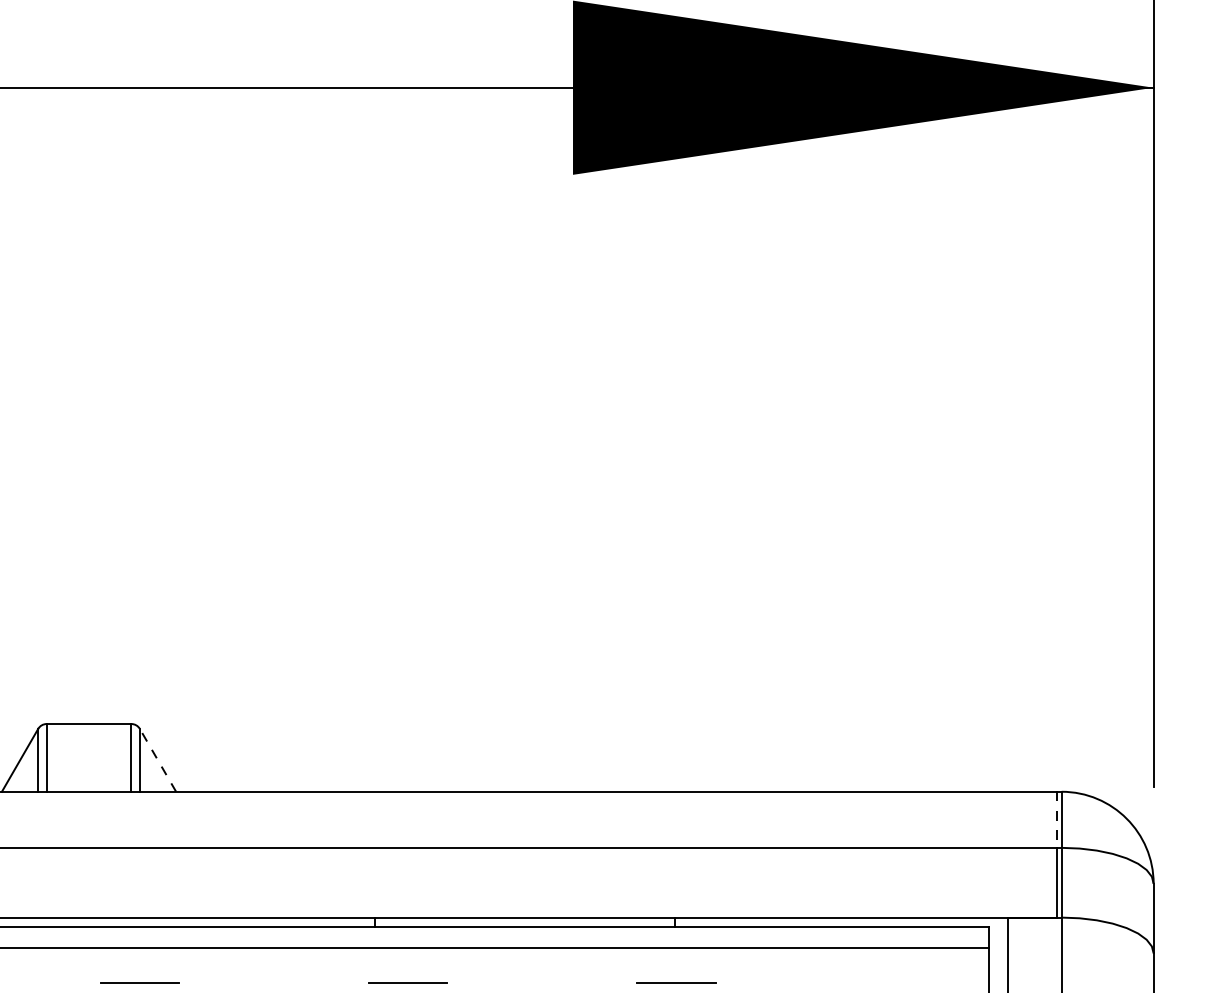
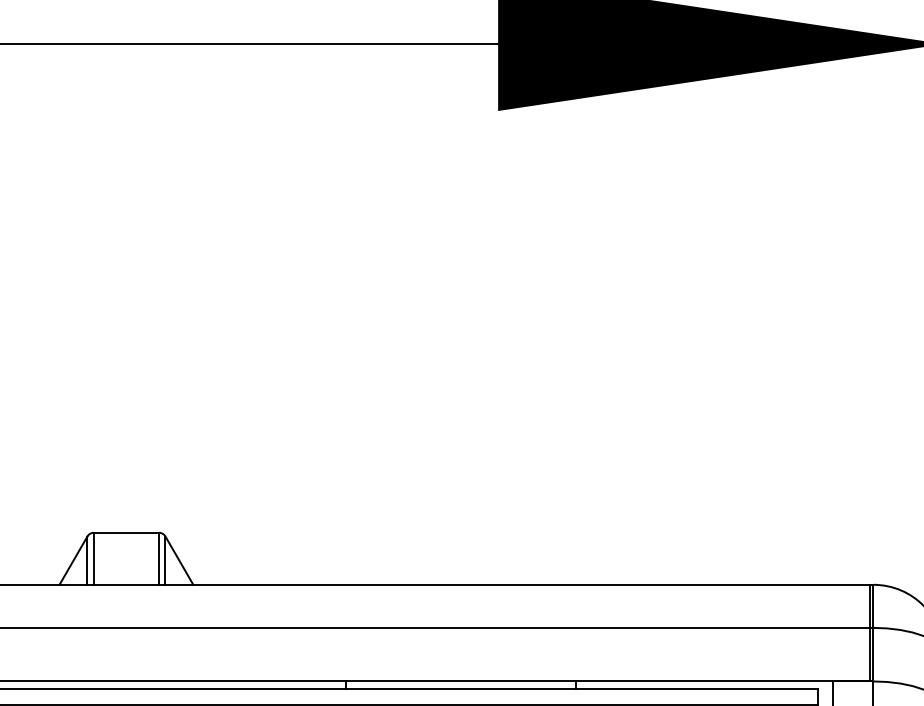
line: (157, 759) -> (179, 560), dashed -> solid
line: (1056, 820) -> (869, 606), dashed -> solid

